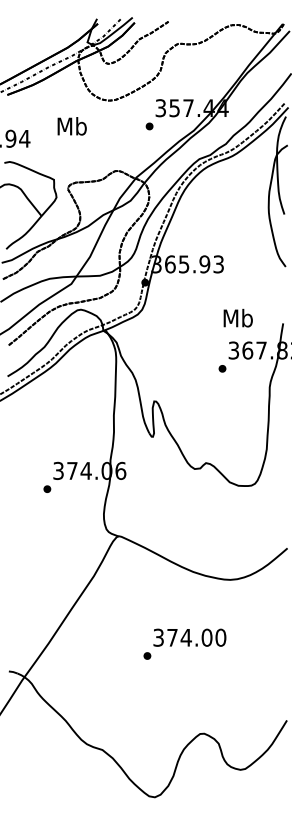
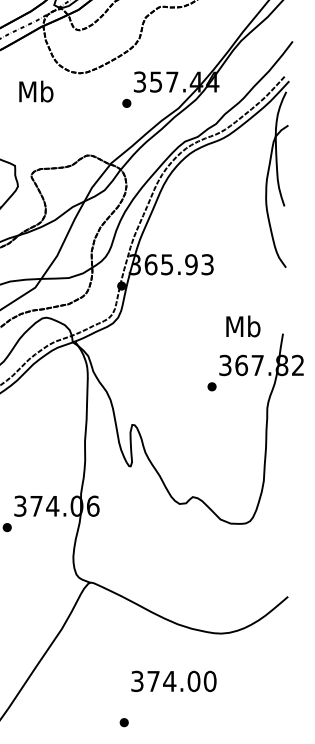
text: (71, 126) -> (35, 91), moved
text: (237, 317) -> (242, 325), moved
text: (189, 637) -> (173, 681), moved

